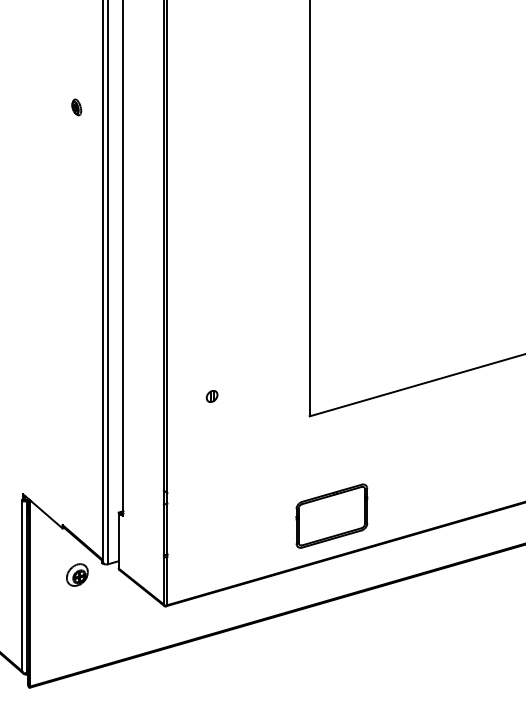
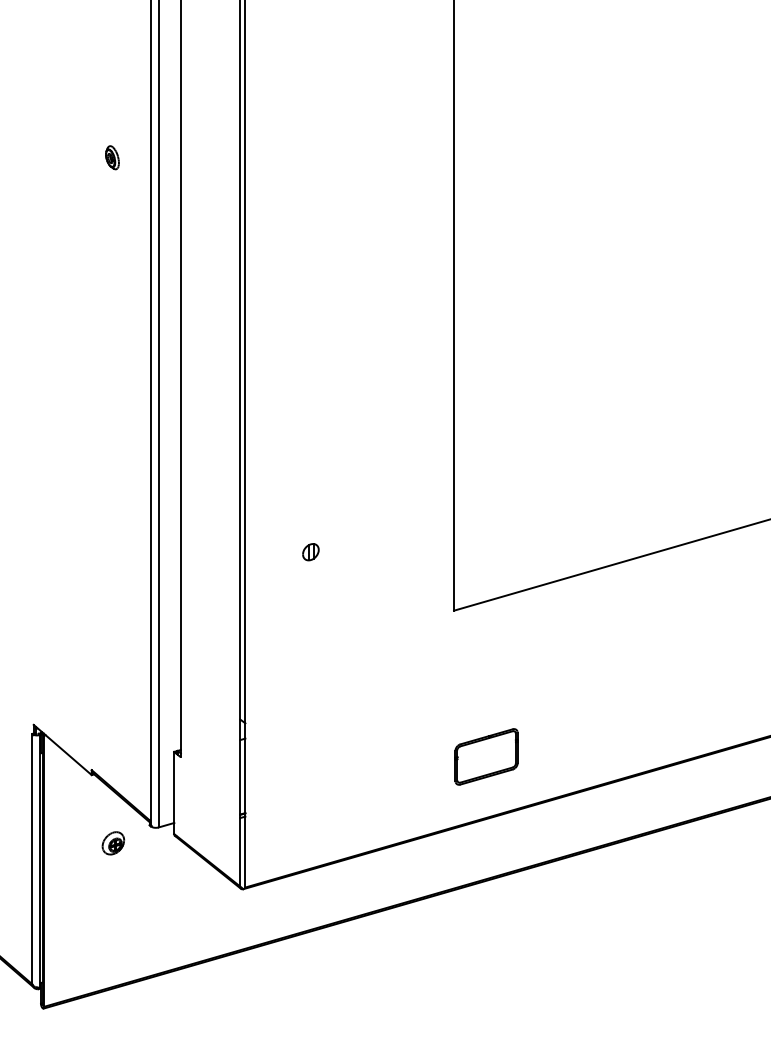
part: (211, 396) -> (309, 552), moved
part: (331, 515) -> (485, 756), size x0.6
part: (77, 574) -> (113, 842), size x0.7

